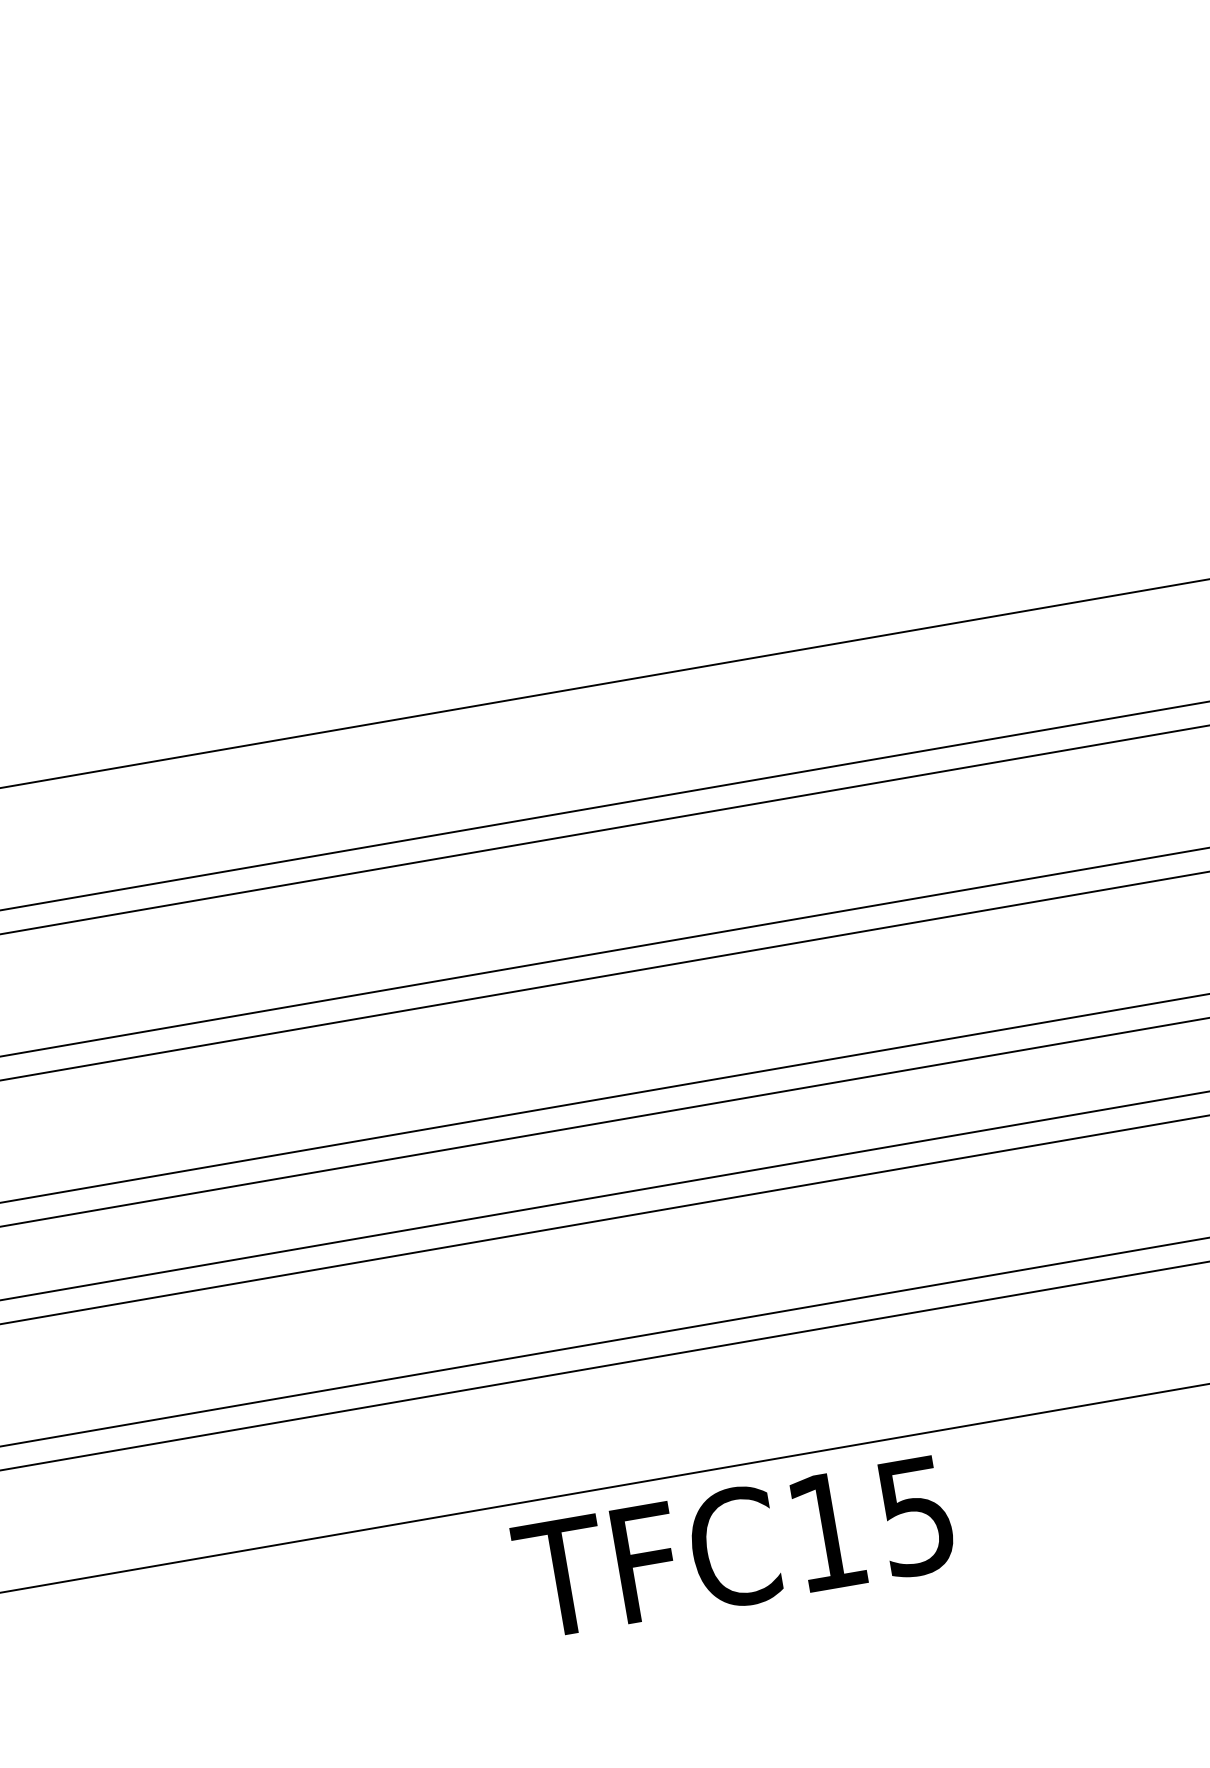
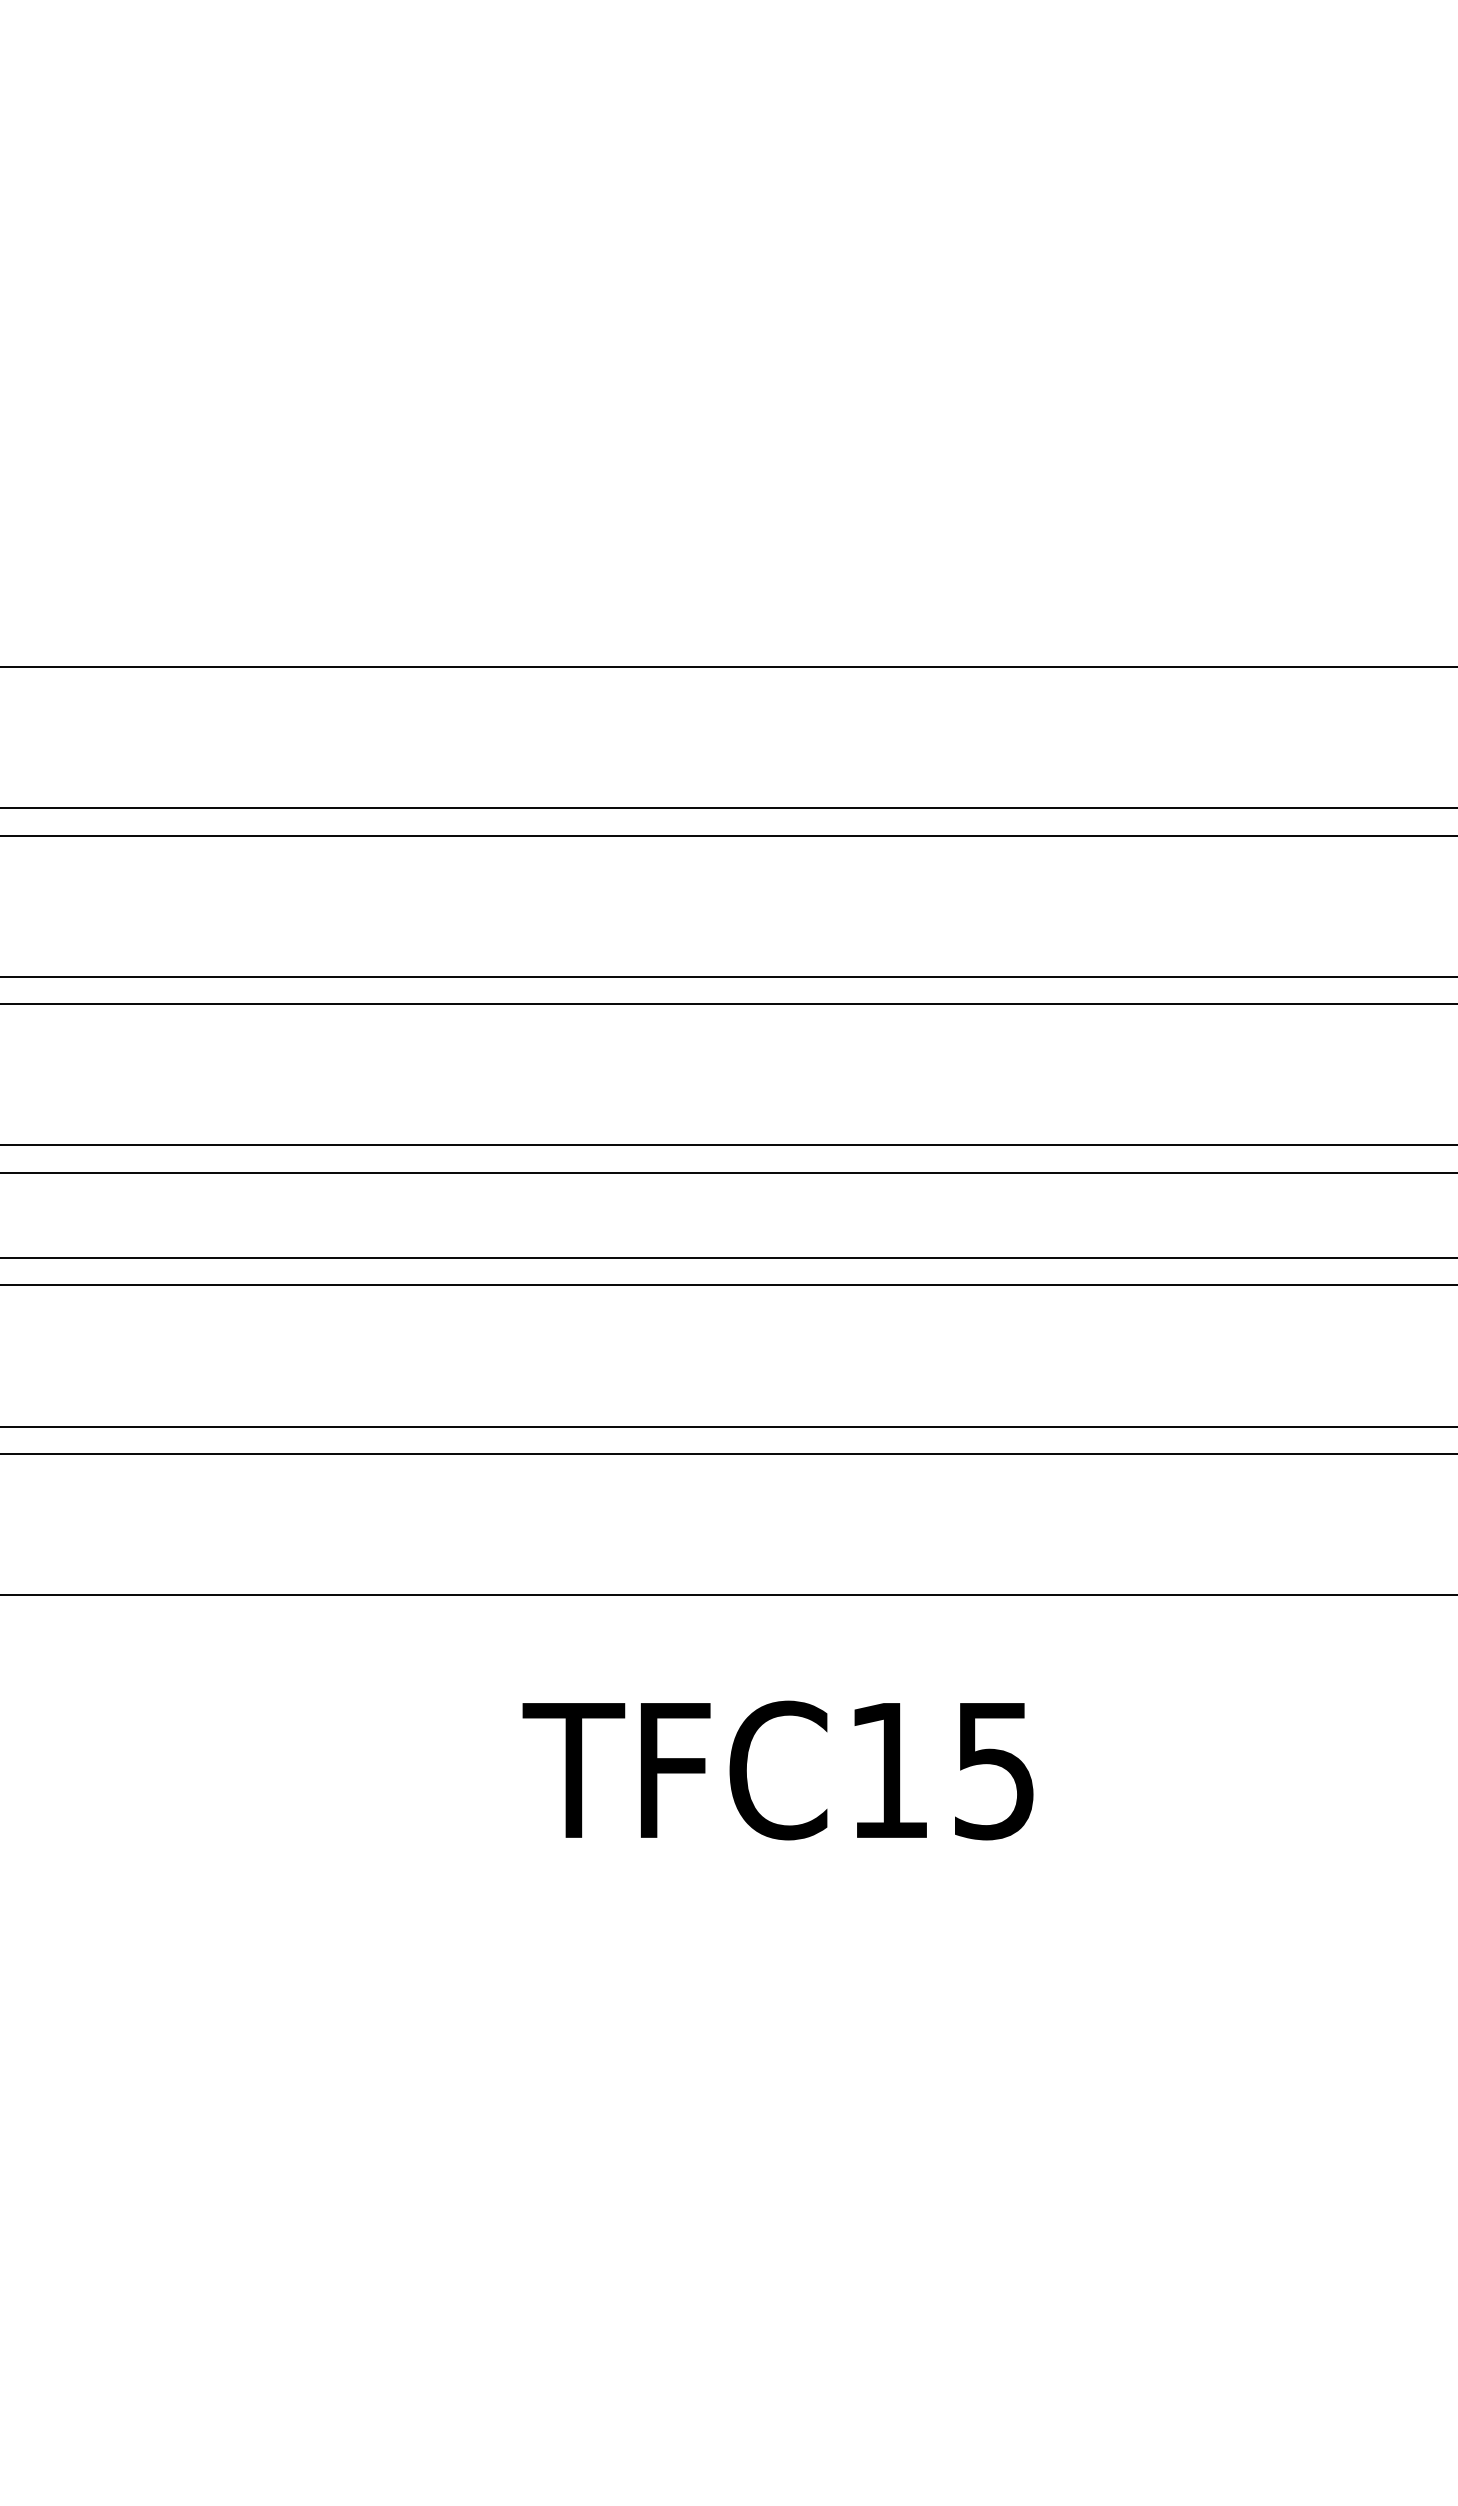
text: (733, 1547) -> (777, 1770), moved

